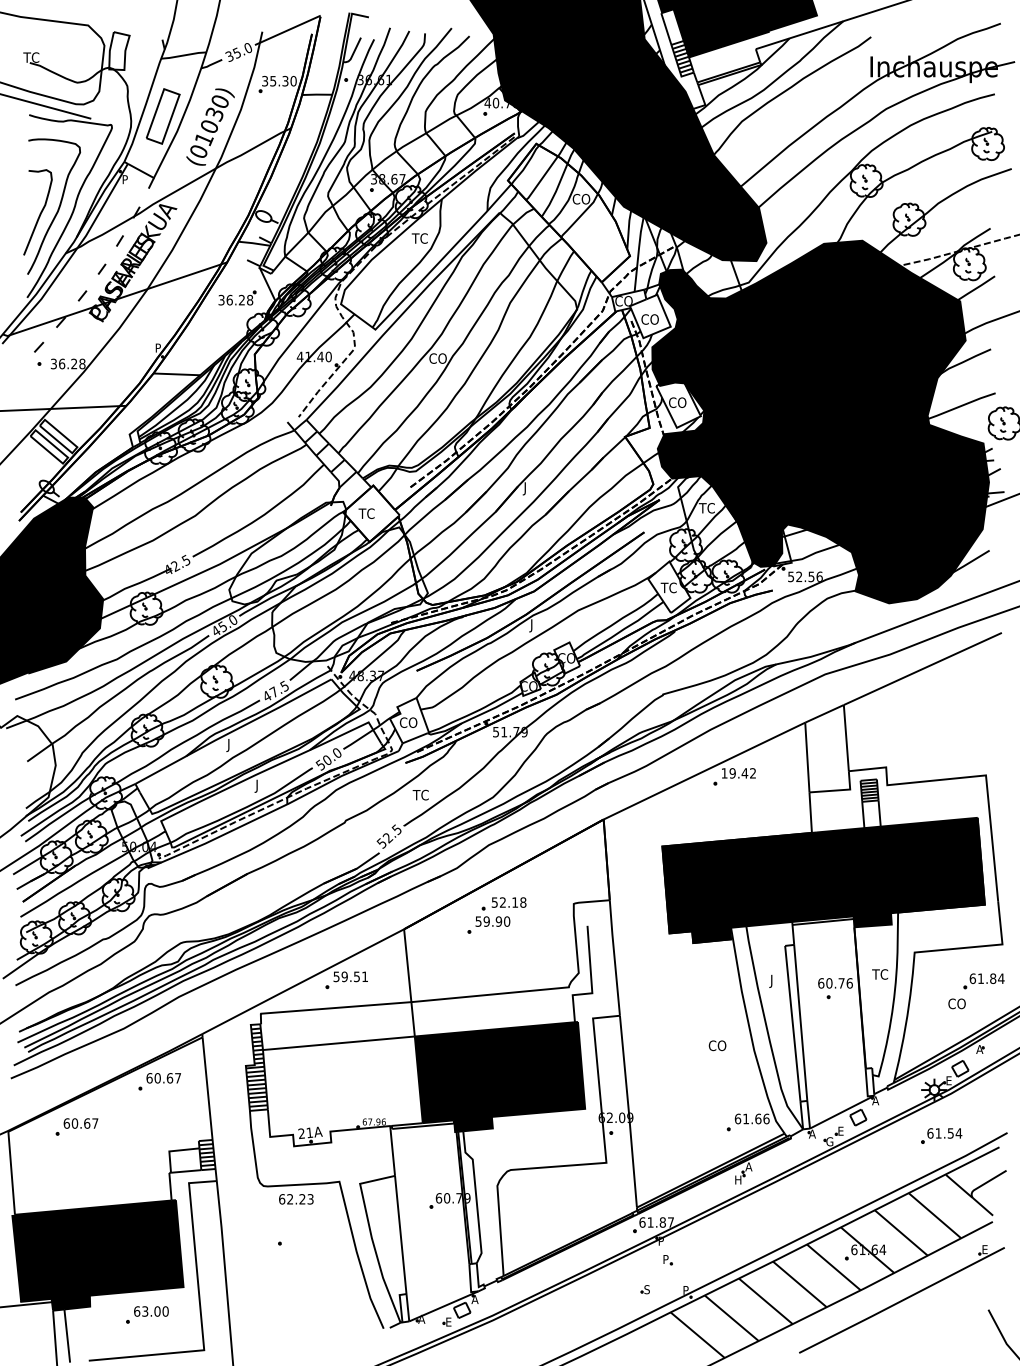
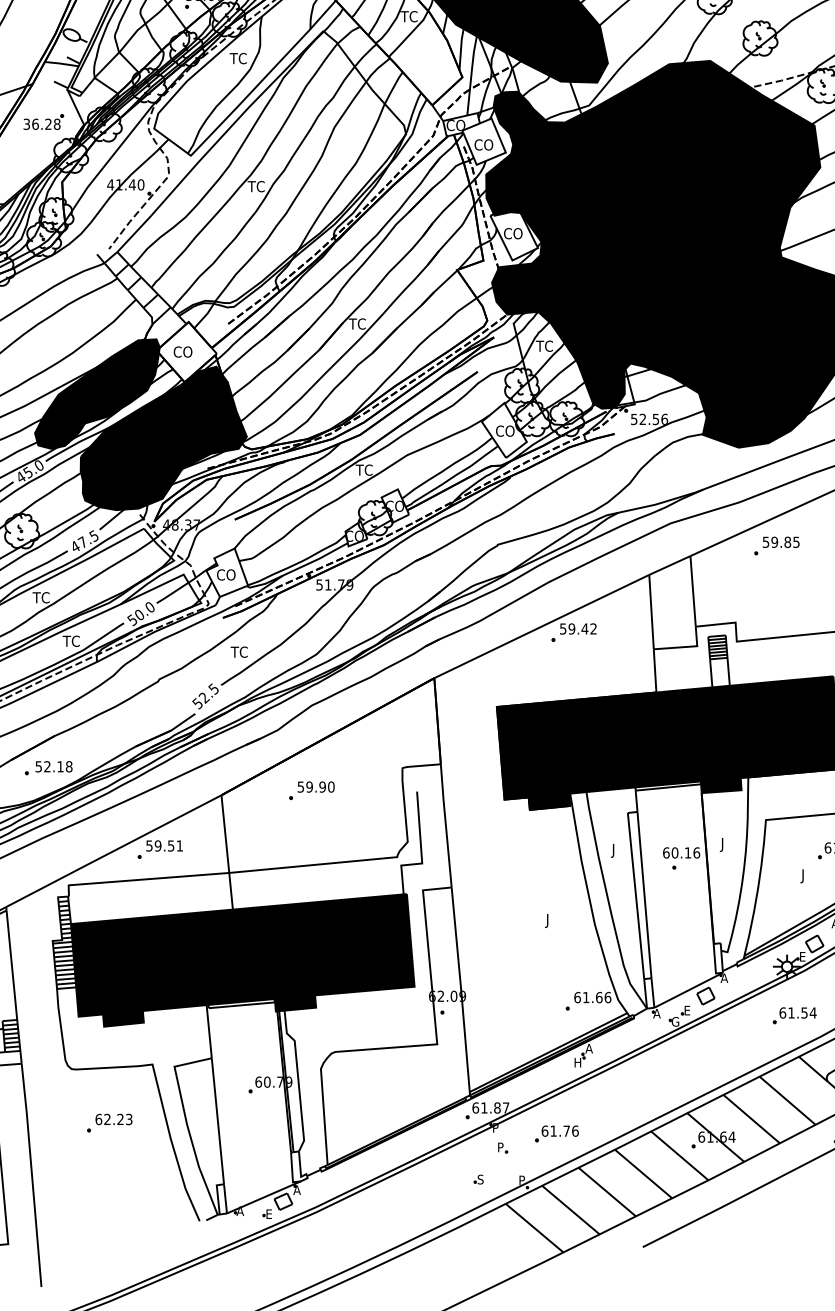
text: (581, 198) -> (410, 15), CO -> TC
text: (437, 358) -> (257, 186), CO -> TC
text: (530, 488) -> (356, 325), J -> TC
text: (367, 513) -> (182, 351), TC -> CO
fill: (287, 552) -> (97, 393), added
text: (669, 587) -> (504, 430), TC -> CO
fill: (349, 594) -> (163, 438), added
text: (537, 625) -> (363, 471), J -> TC
part: (924, 695) -> (776, 545), added
text: (234, 745) -> (40, 599), J -> TC
text: (724, 773) -> (563, 629), 19.42 -> 59.42
text: (262, 785) -> (70, 641), J -> TC
part: (503, 903) -> (48, 767), moved
text: (879, 975) -> (728, 844), TC -> J
text: (841, 983) -> (687, 853), 60.76 -> 60.16
text: (956, 1004) -> (810, 875), CO -> J
text: (716, 1046) -> (554, 920), CO -> J
fill: (342, 1091) -> (155, 968), added
text: (296, 1199) -> (114, 1119), moved
part: (718, 1246) -> (556, 1133), added

